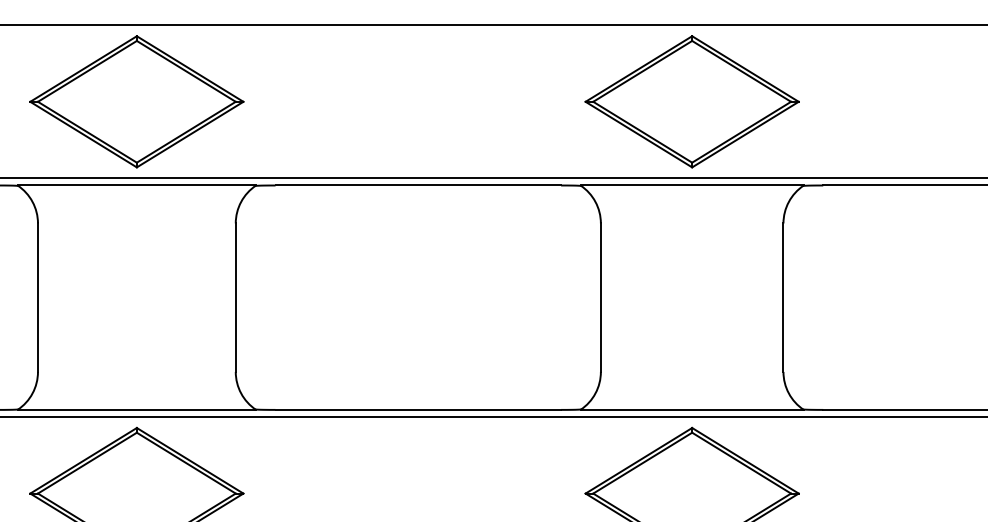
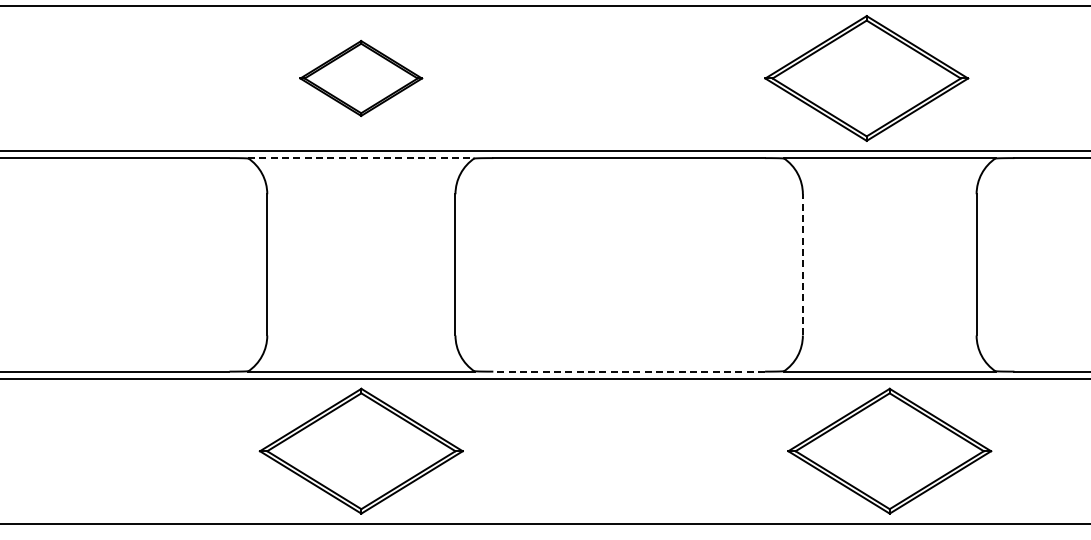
part: (135, 101) -> (360, 78), size x0.6
part: (691, 101) -> (866, 78), moved
line: (136, 185) -> (361, 158), solid -> dashed
line: (600, 297) -> (802, 264), solid -> dashed
line: (418, 409) -> (629, 371), solid -> dashed

